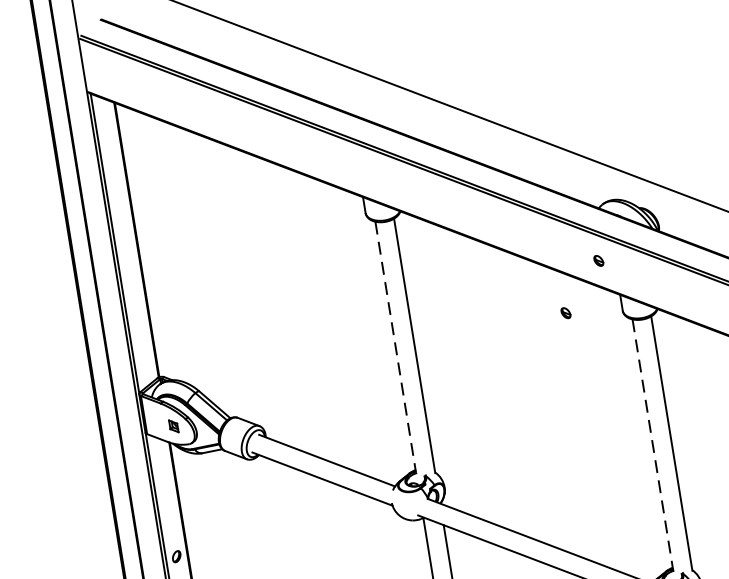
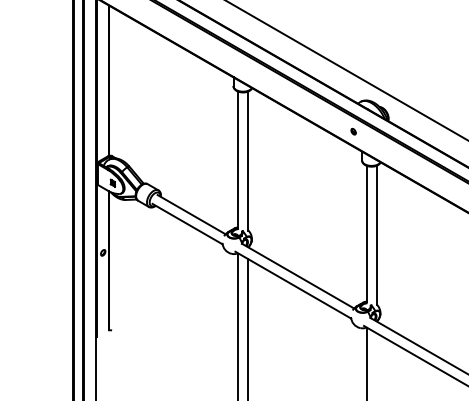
part: (565, 312) -> (331, 156), removed
line: (394, 347) -> (237, 160), dashed -> solid
line: (652, 445) -> (366, 234), dashed -> solid

